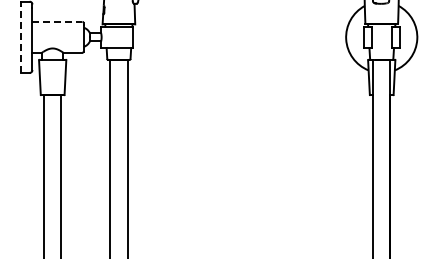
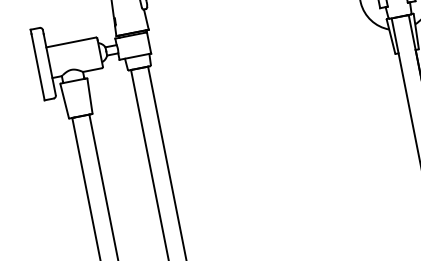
line: (57, 21) -> (71, 42), dashed -> solid
line: (20, 38) -> (37, 66), dashed -> solid

